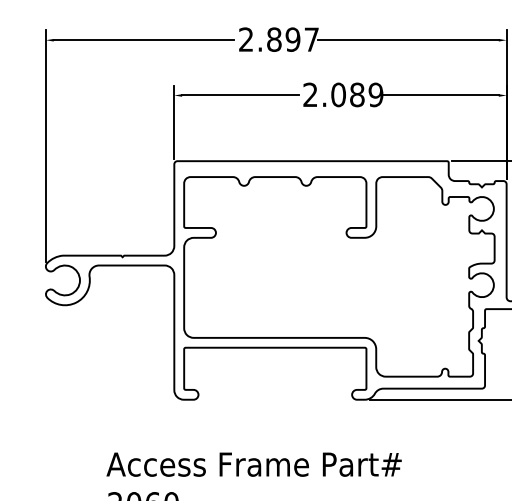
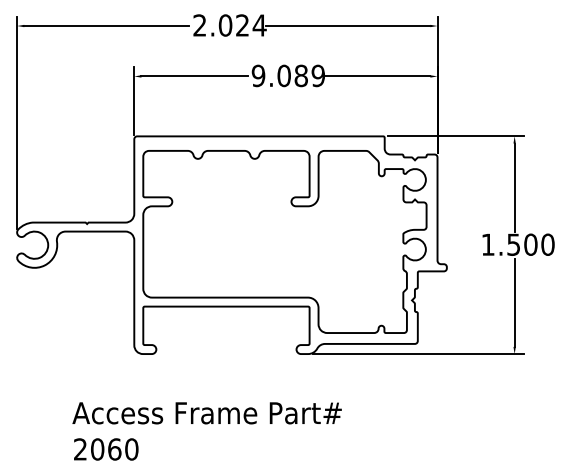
text: (292, 39) -> (242, 25), 2.897 -> 2.024
text: (310, 94) -> (258, 75), 2.089 -> 9.089

